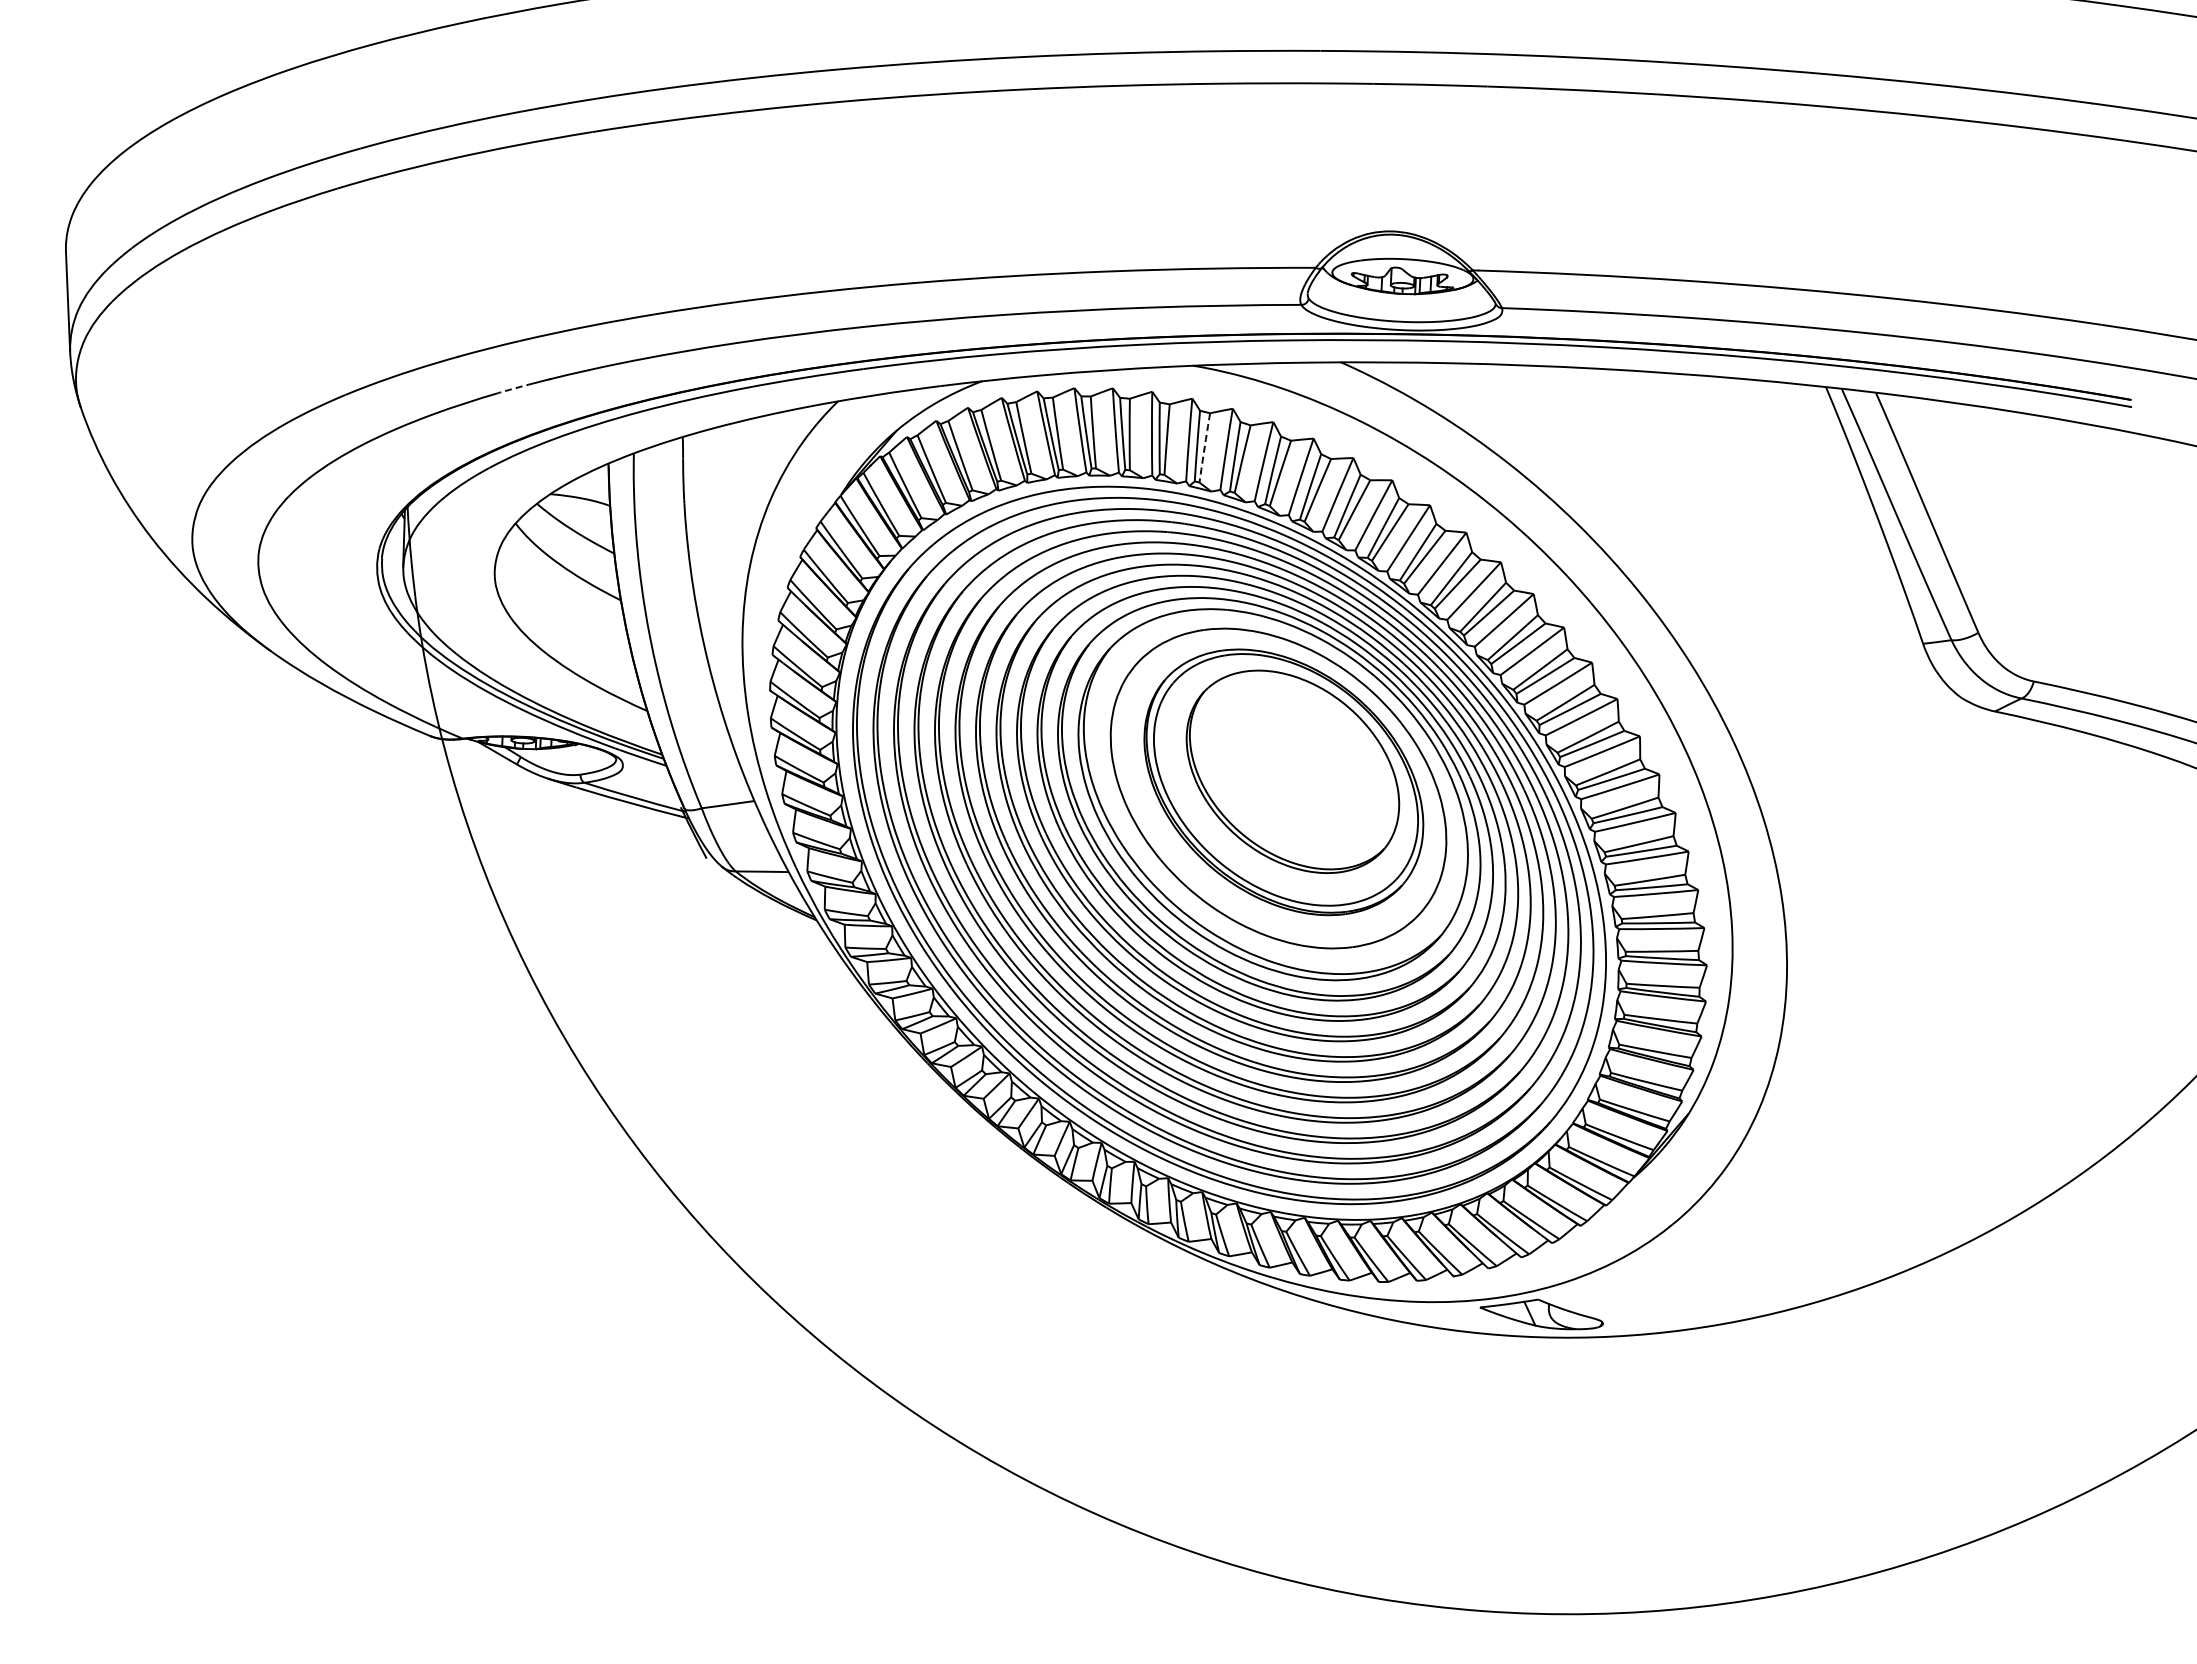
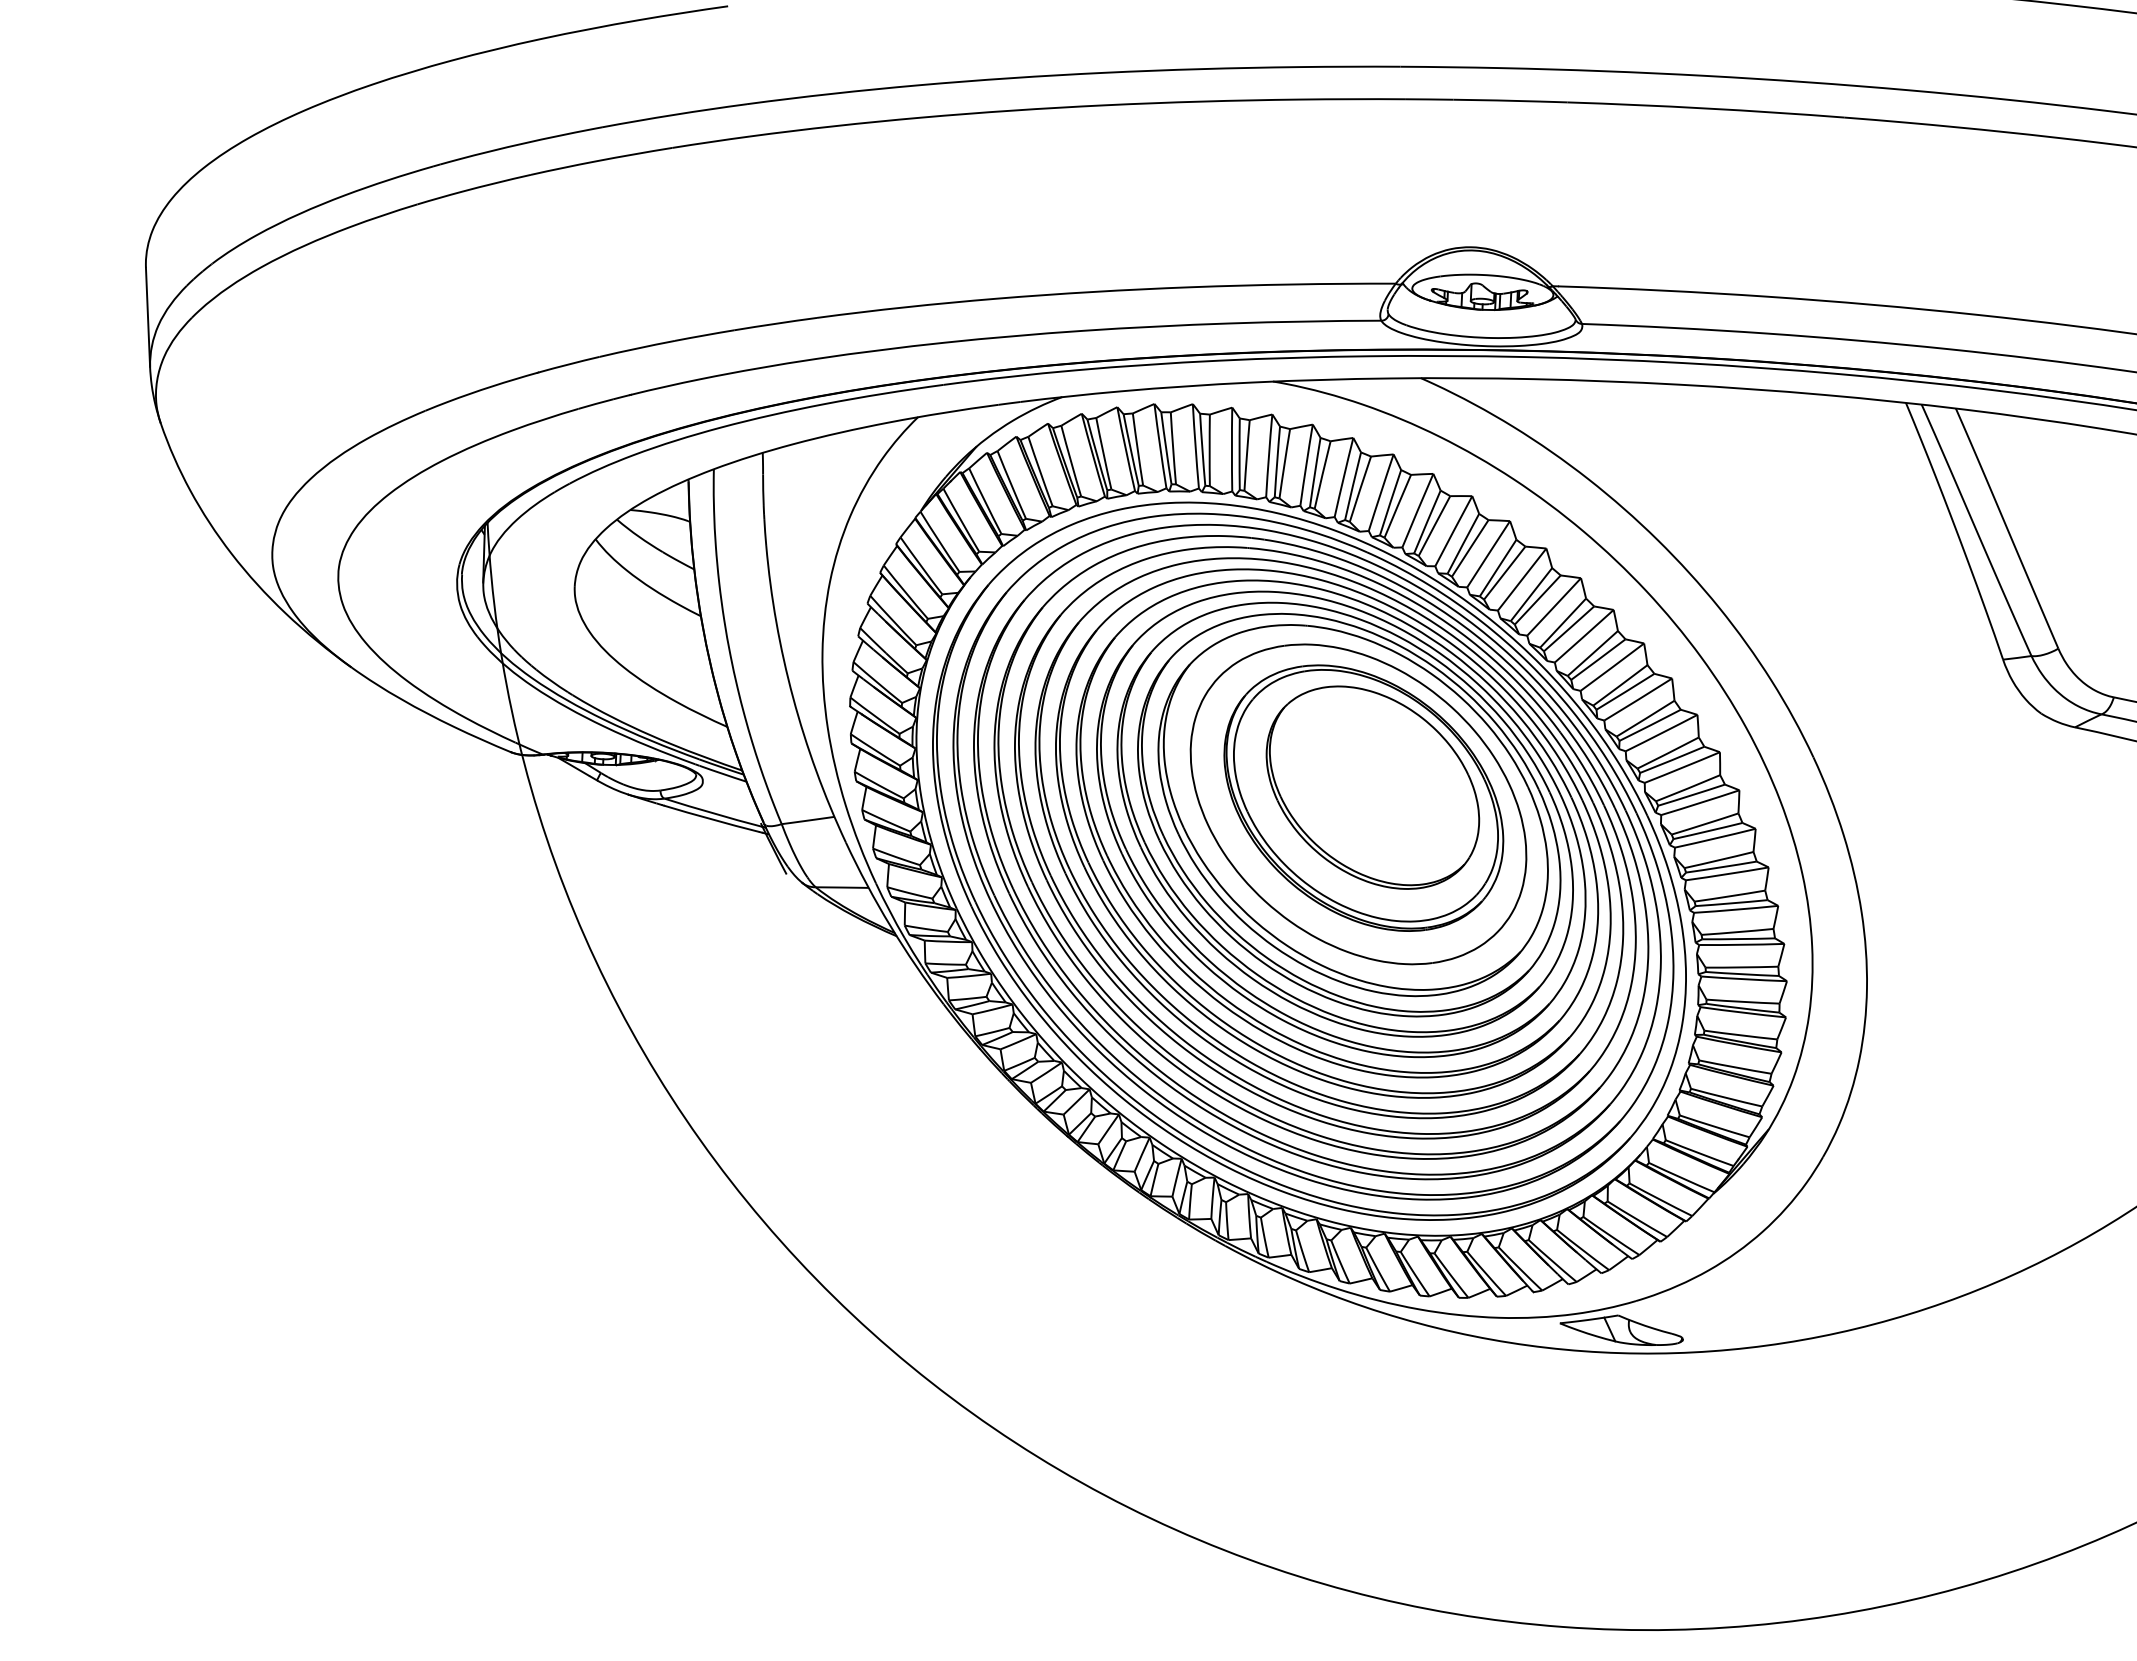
arc: (515, 388) -> (595, 404), dashed -> solid
arc: (1204, 447) -> (1284, 463), dashed -> solid

